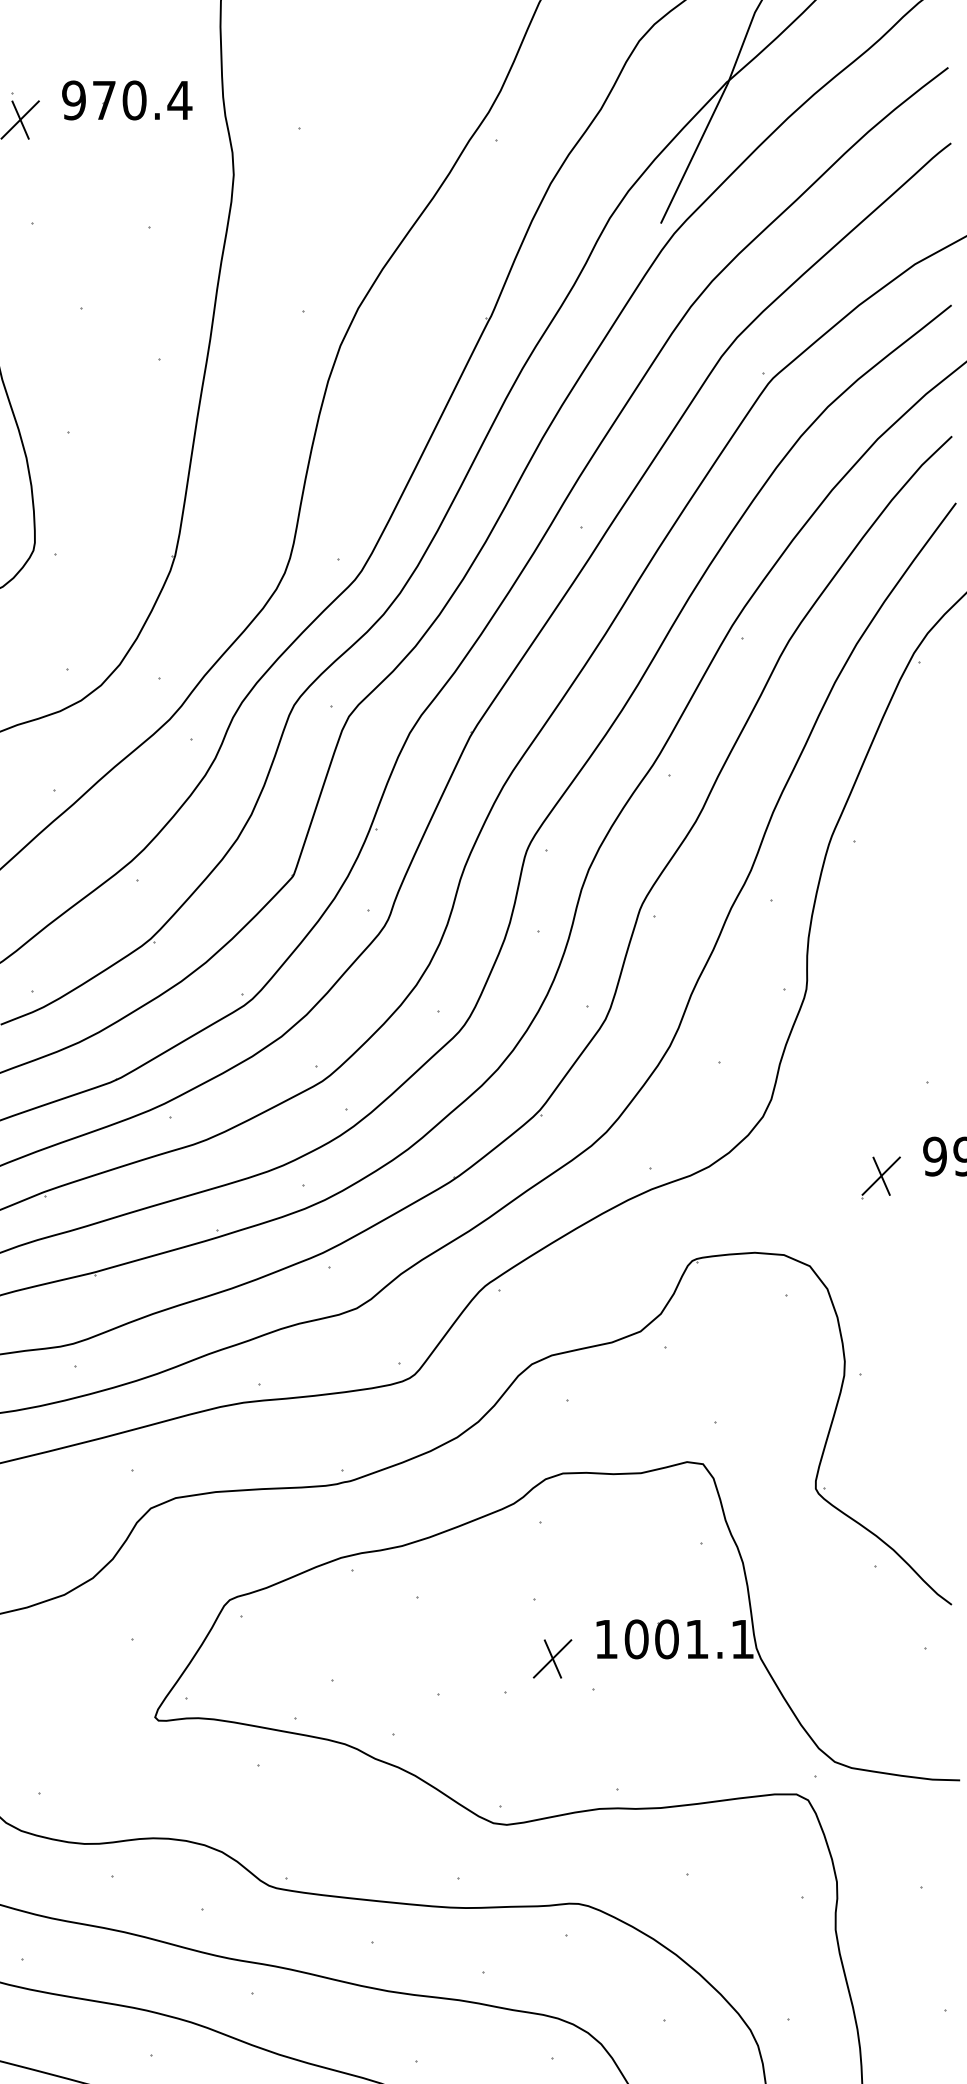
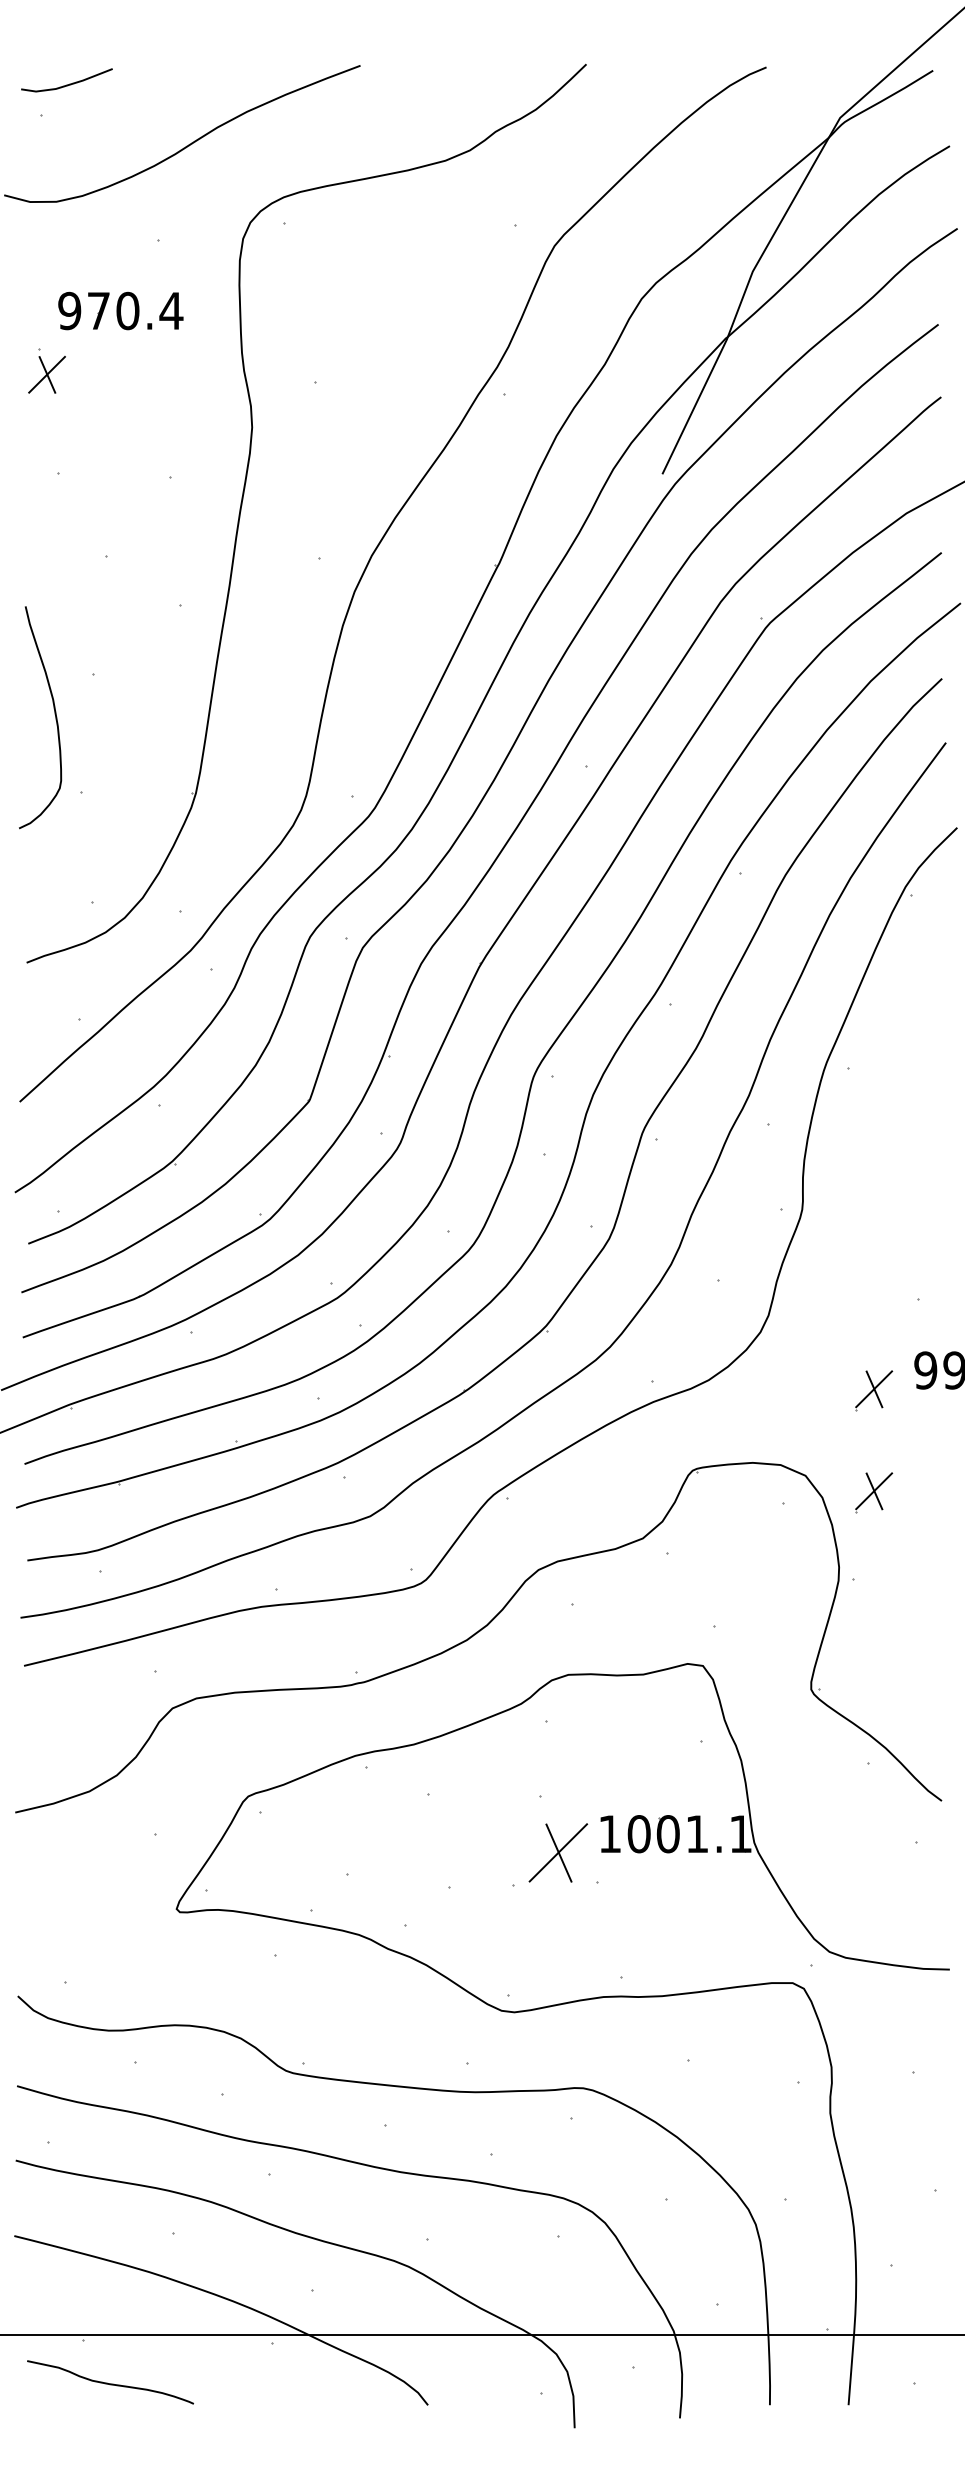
part: (126, 99) -> (120, 310), moved
part: (881, 1283) -> (874, 1492), added
part: (552, 1658) -> (558, 1852), size x1.6

